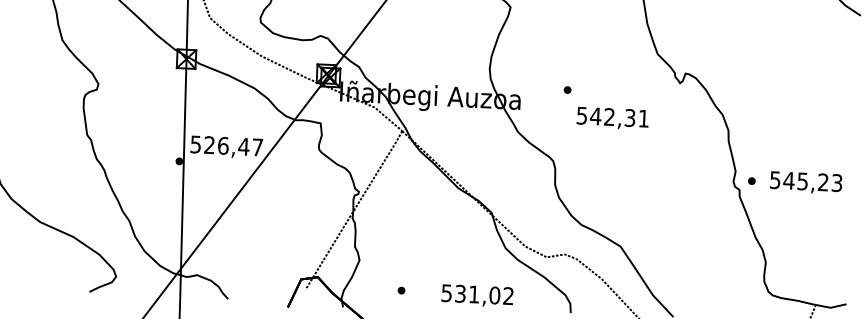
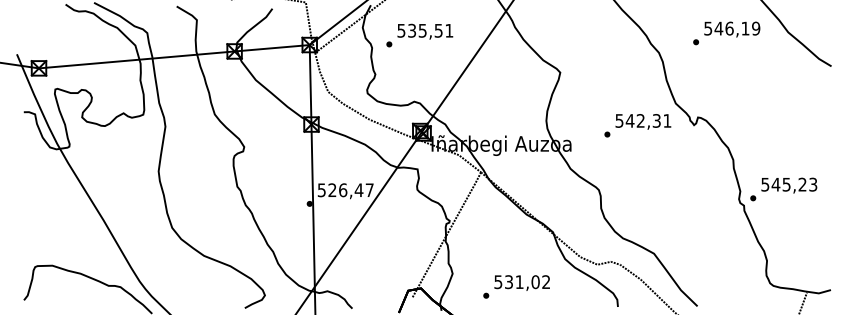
text: (612, 117) -> (643, 121), moved
text: (806, 182) -> (789, 185), moved
text: (476, 295) -> (521, 282), moved

